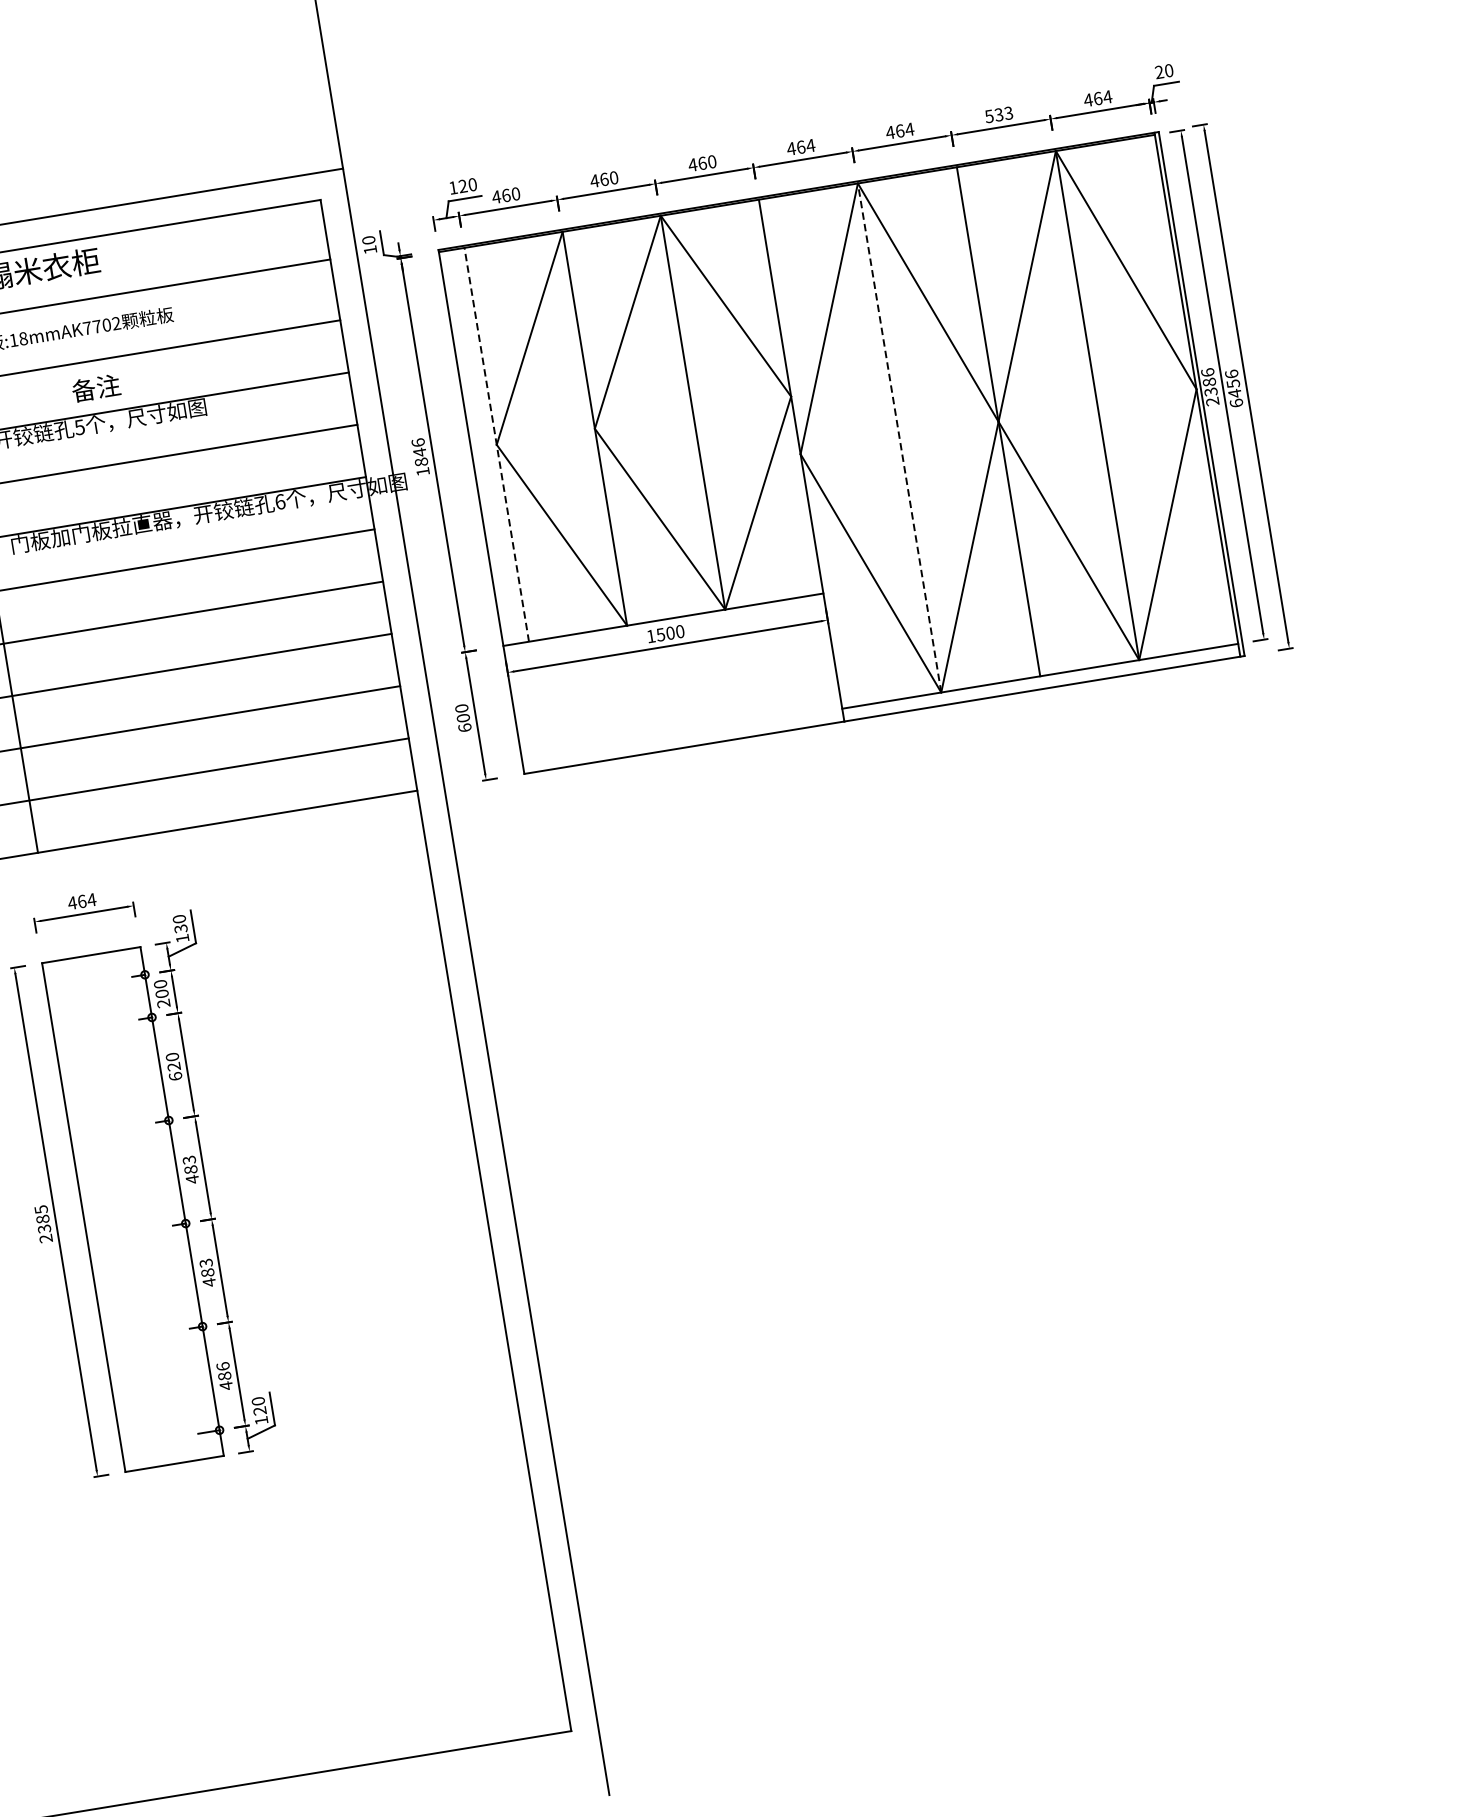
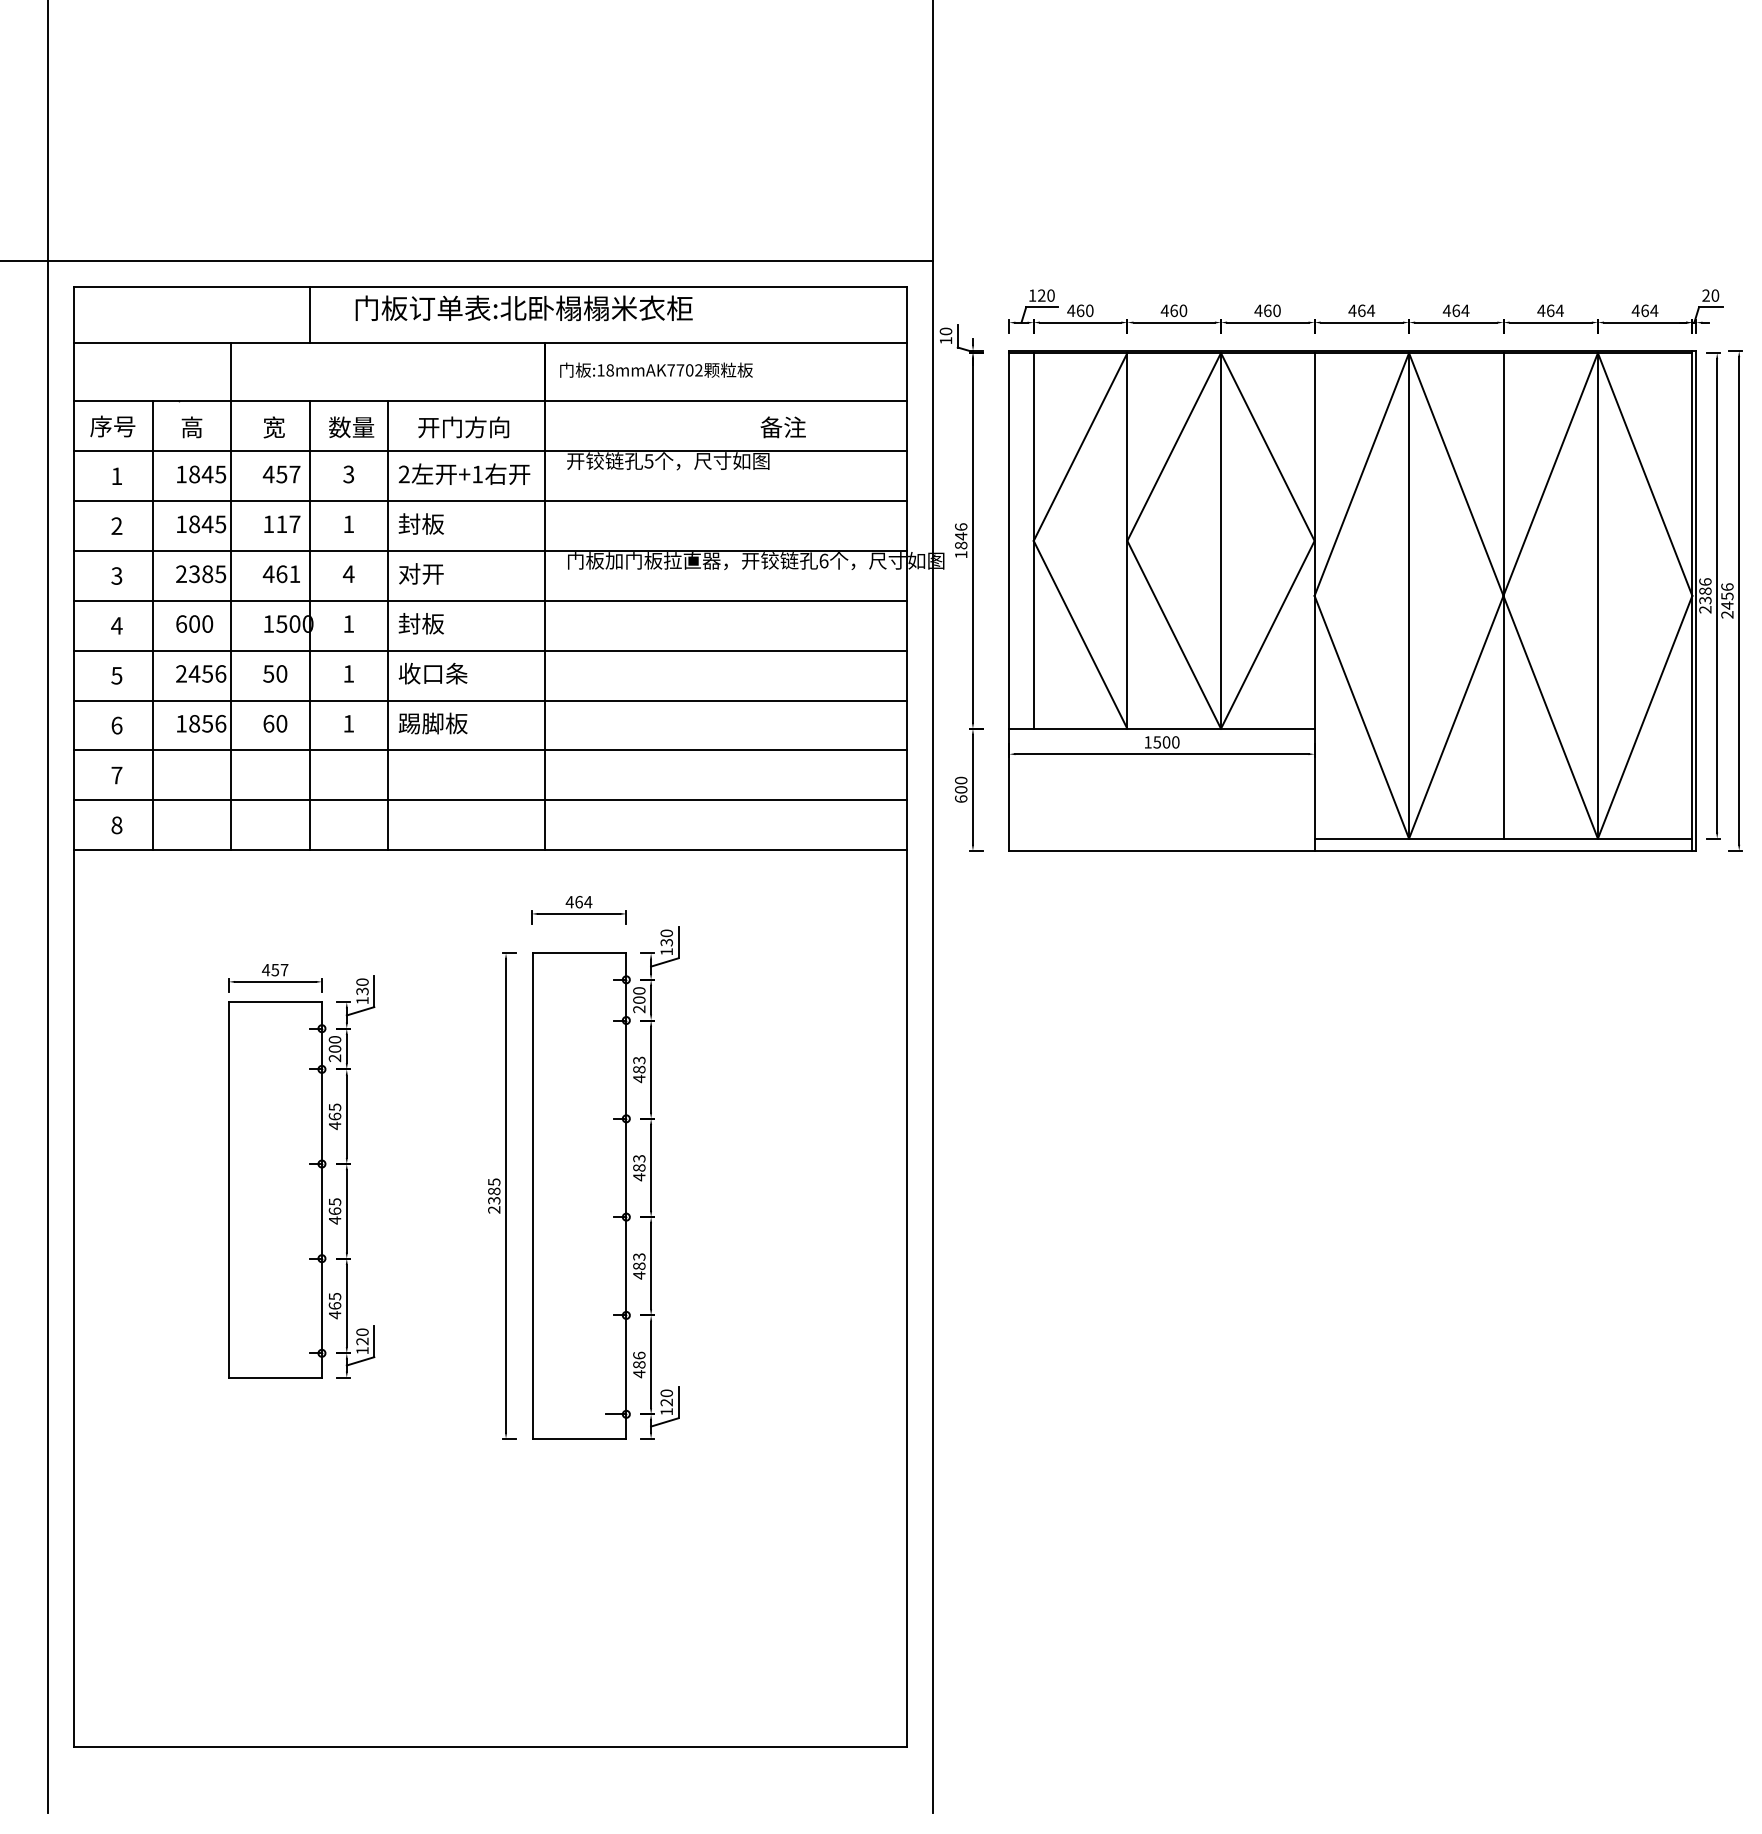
text: (998, 114) -> (1550, 310), 533 -> 464
text: (95, 388) -> (782, 427), moved
text: (1236, 402) -> (1727, 614), 6456 -> 2456
line: (899, 437) -> (1409, 595), dashed -> solid
line: (496, 444) -> (1033, 540), dashed -> solid
text: (174, 1066) -> (639, 1069), 620 -> 483

